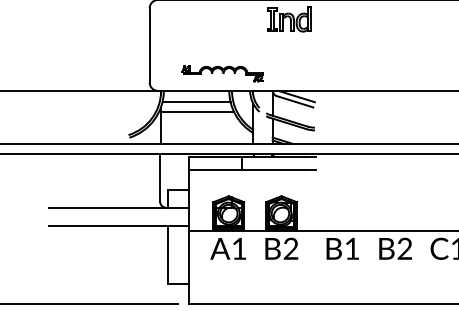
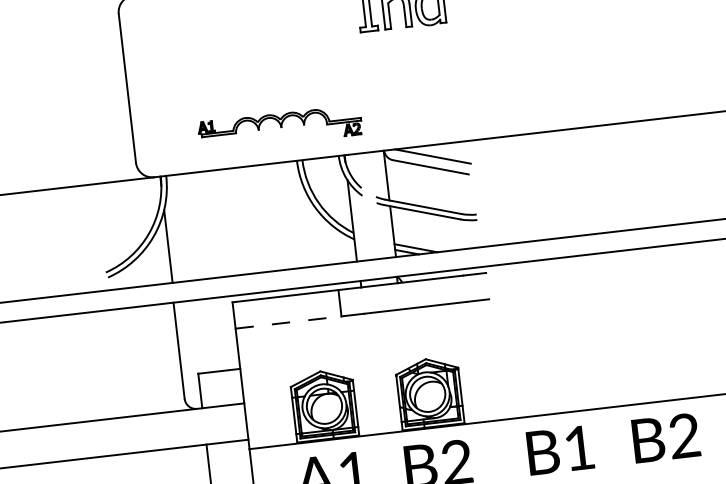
line: (196, 102) -> (234, 191), removed
line: (197, 112) -> (238, 211), removed
line: (216, 170) -> (289, 322), solid -> dashed

